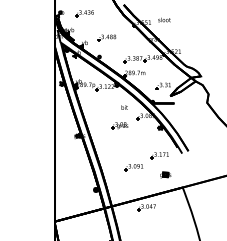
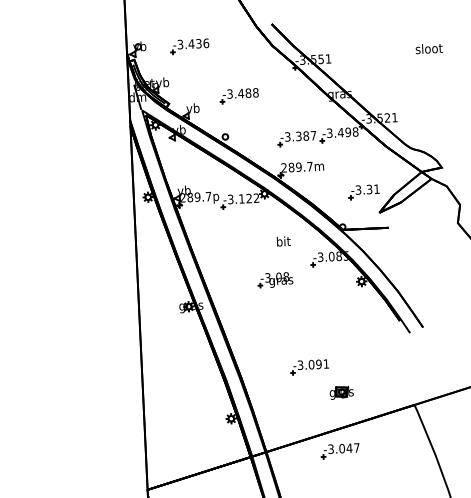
text: (164, 19) -> (429, 47), moved
part: (159, 155) -> (362, 339), removed
part: (165, 174) -> (341, 391), moved

